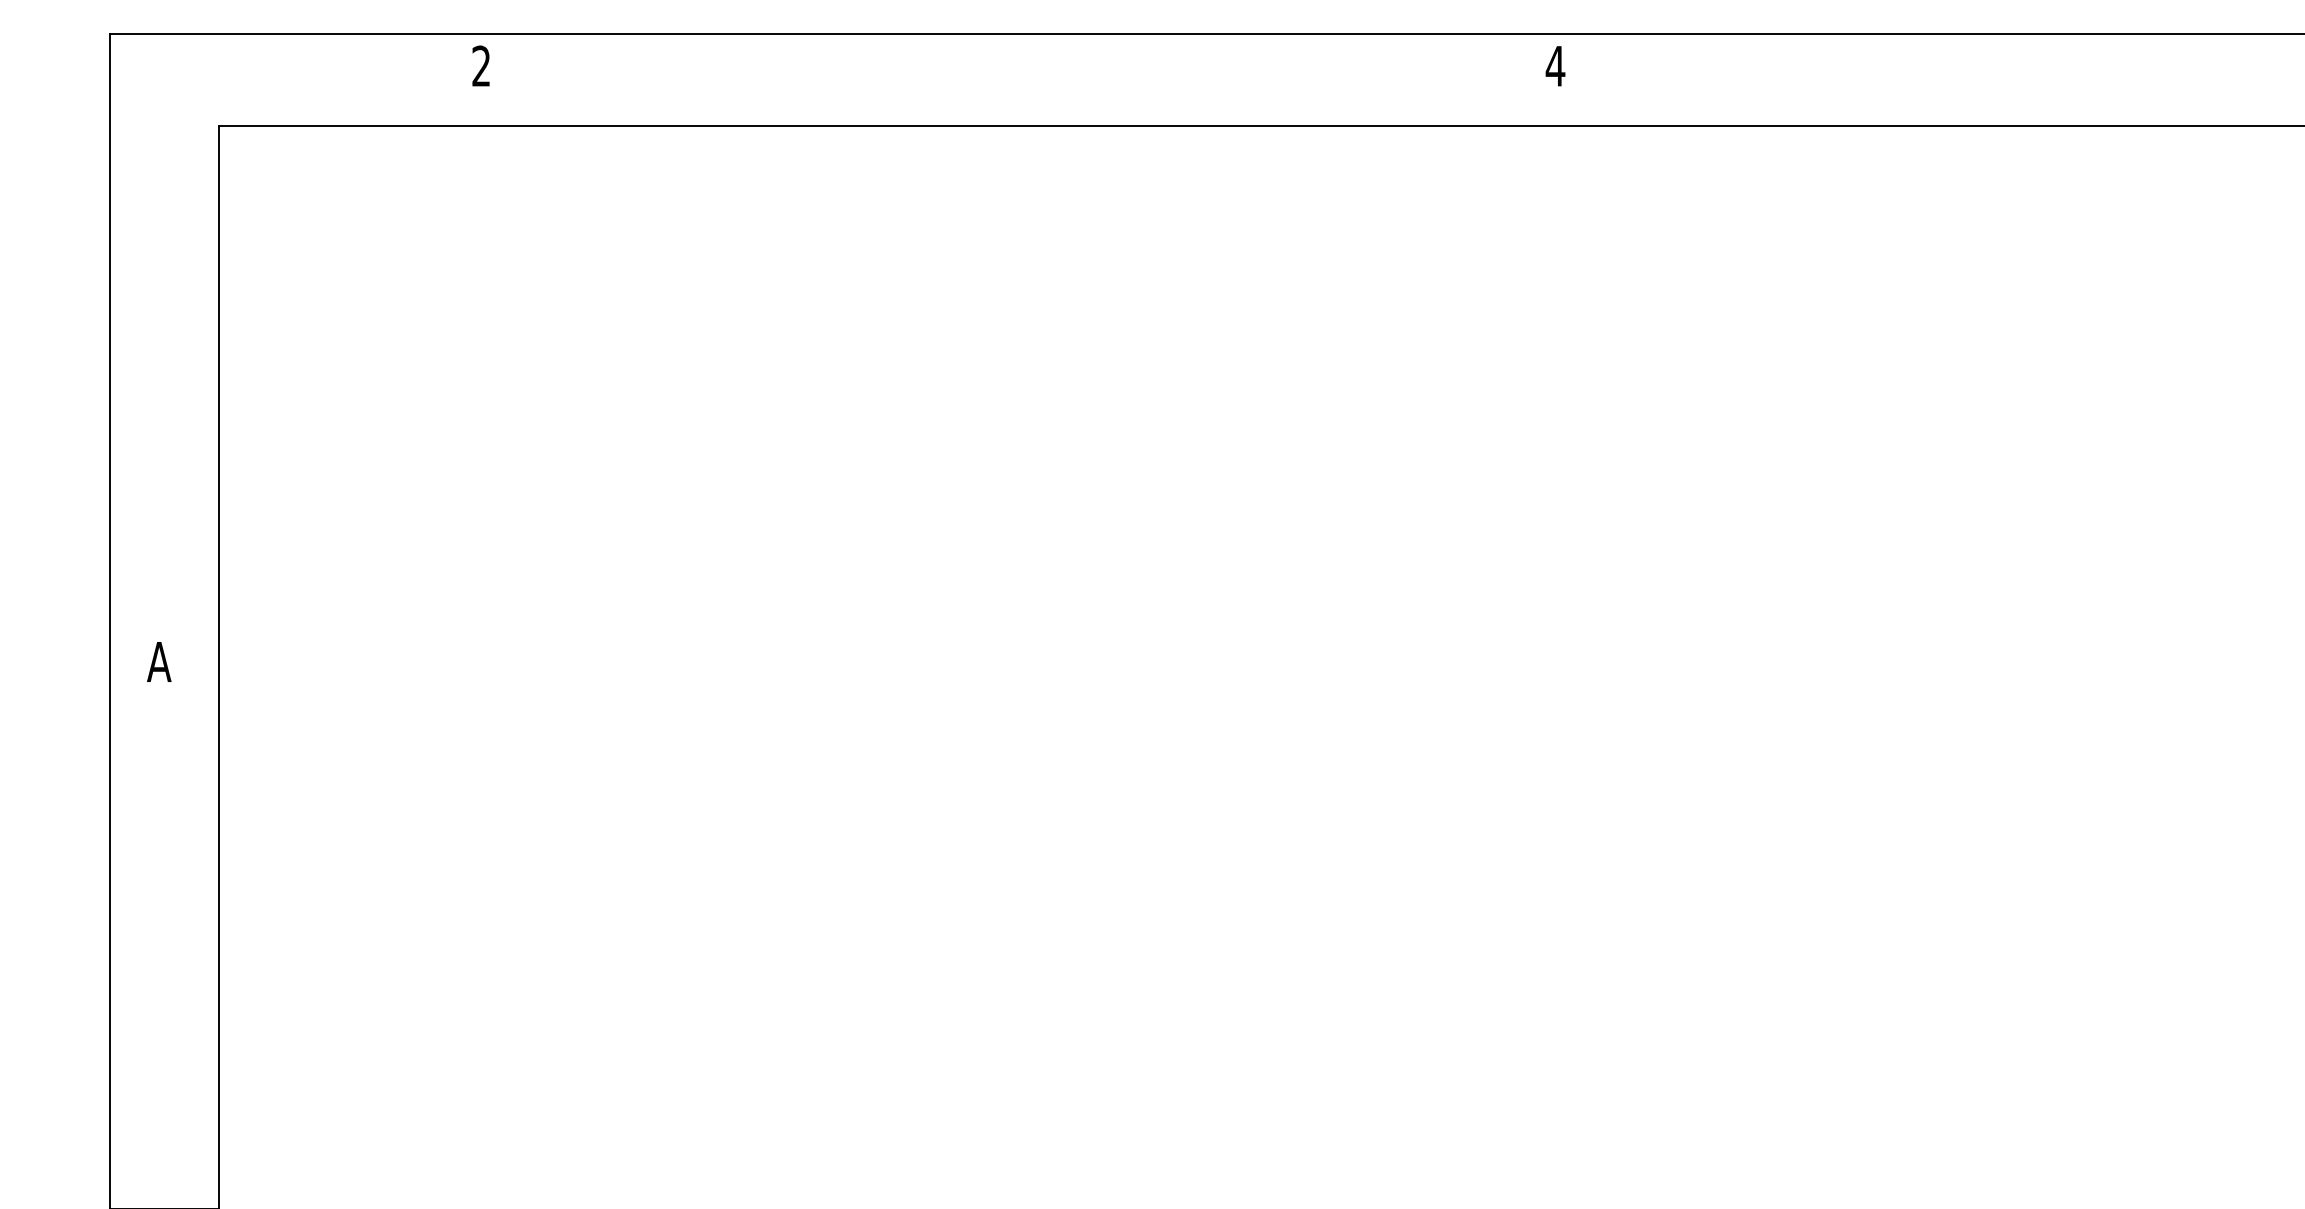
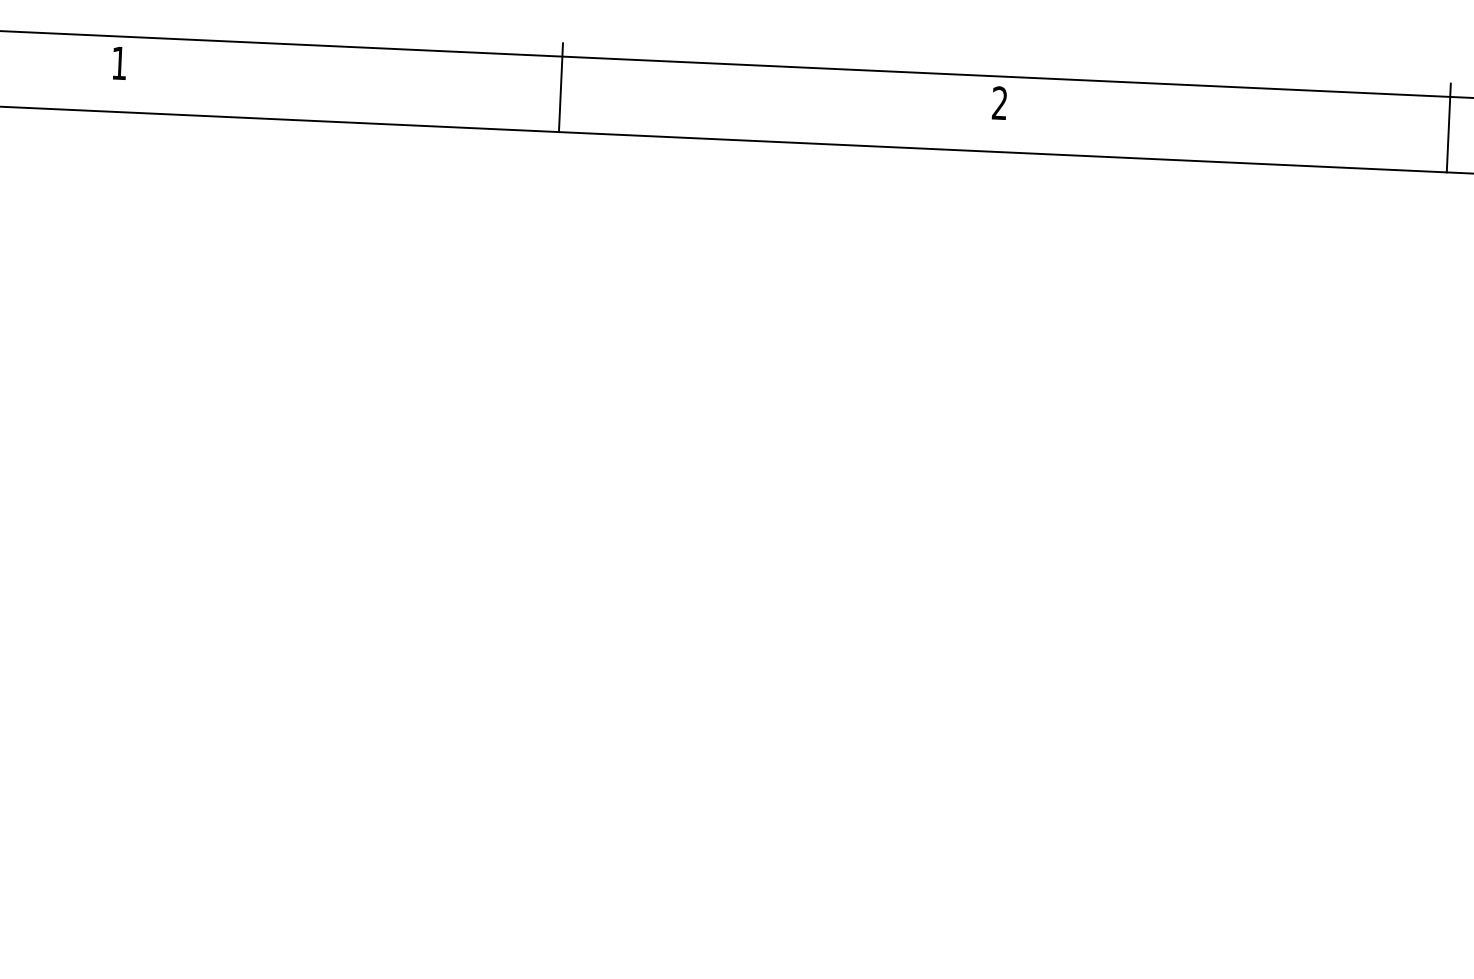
text: (480, 65) -> (118, 62), 2 -> 1
text: (1555, 65) -> (999, 102), 4 -> 2
line: (1020, 71) -> (561, 87), added
line: (2103, 71) -> (1448, 128), added

